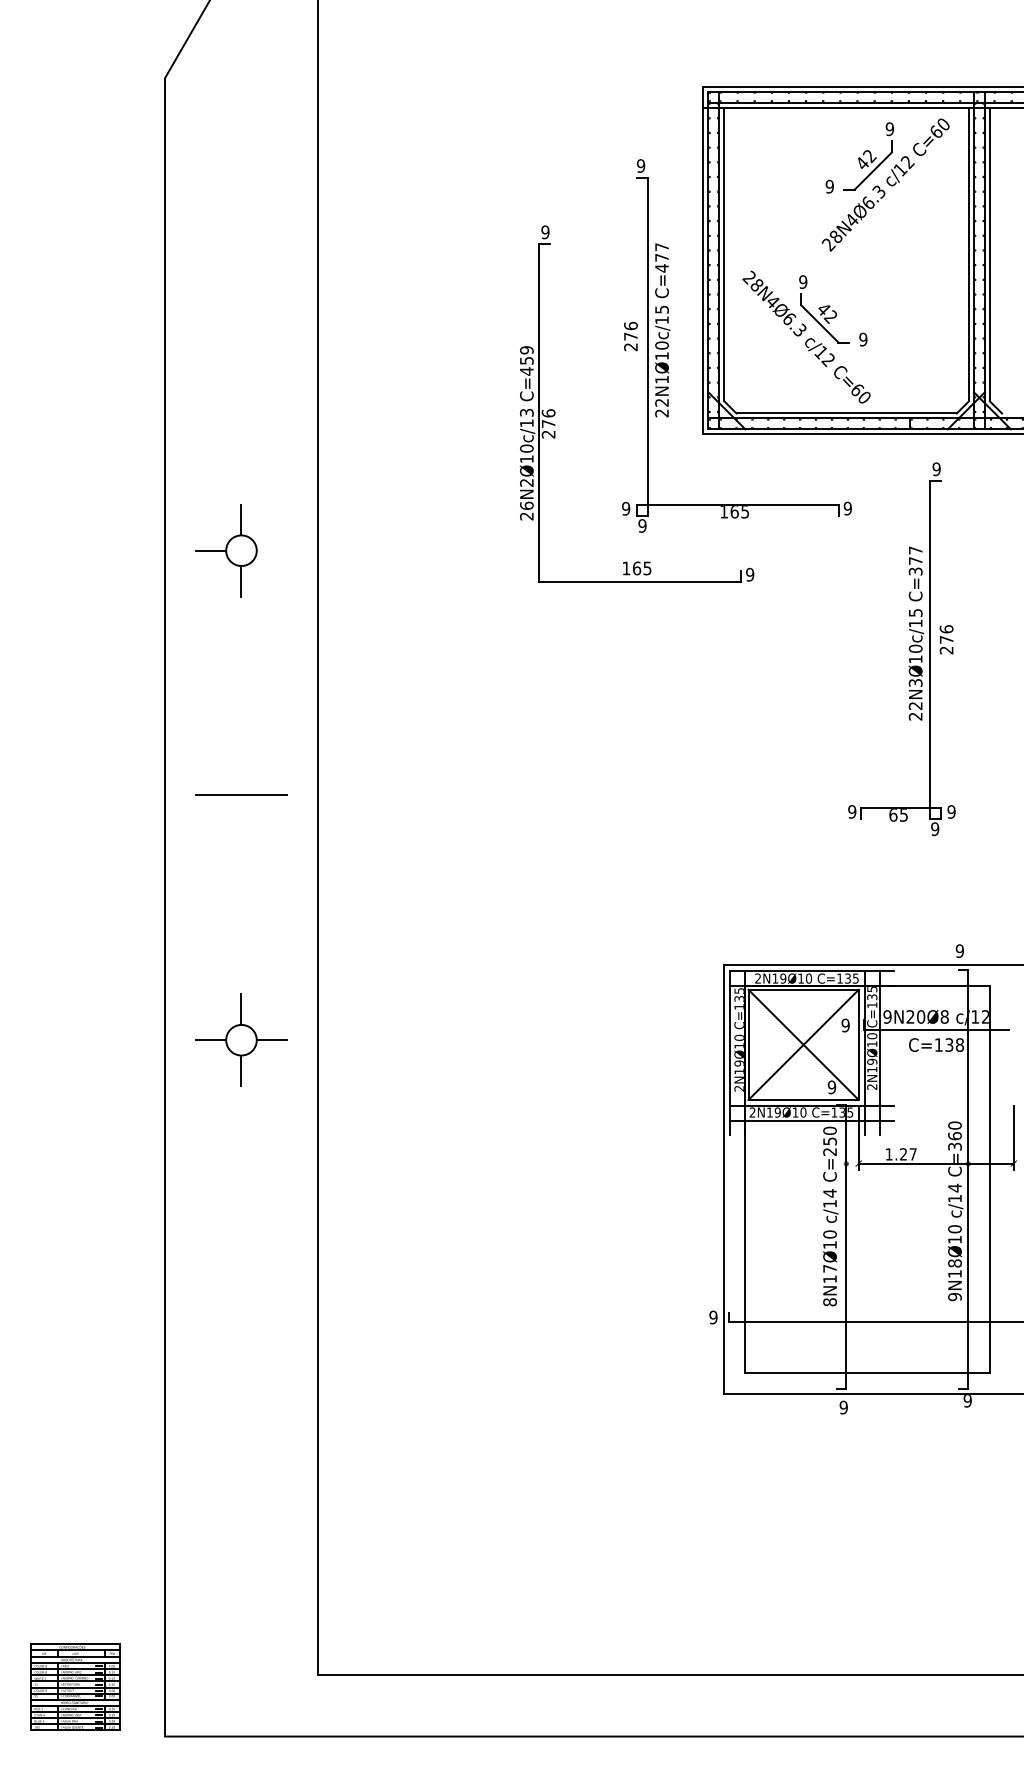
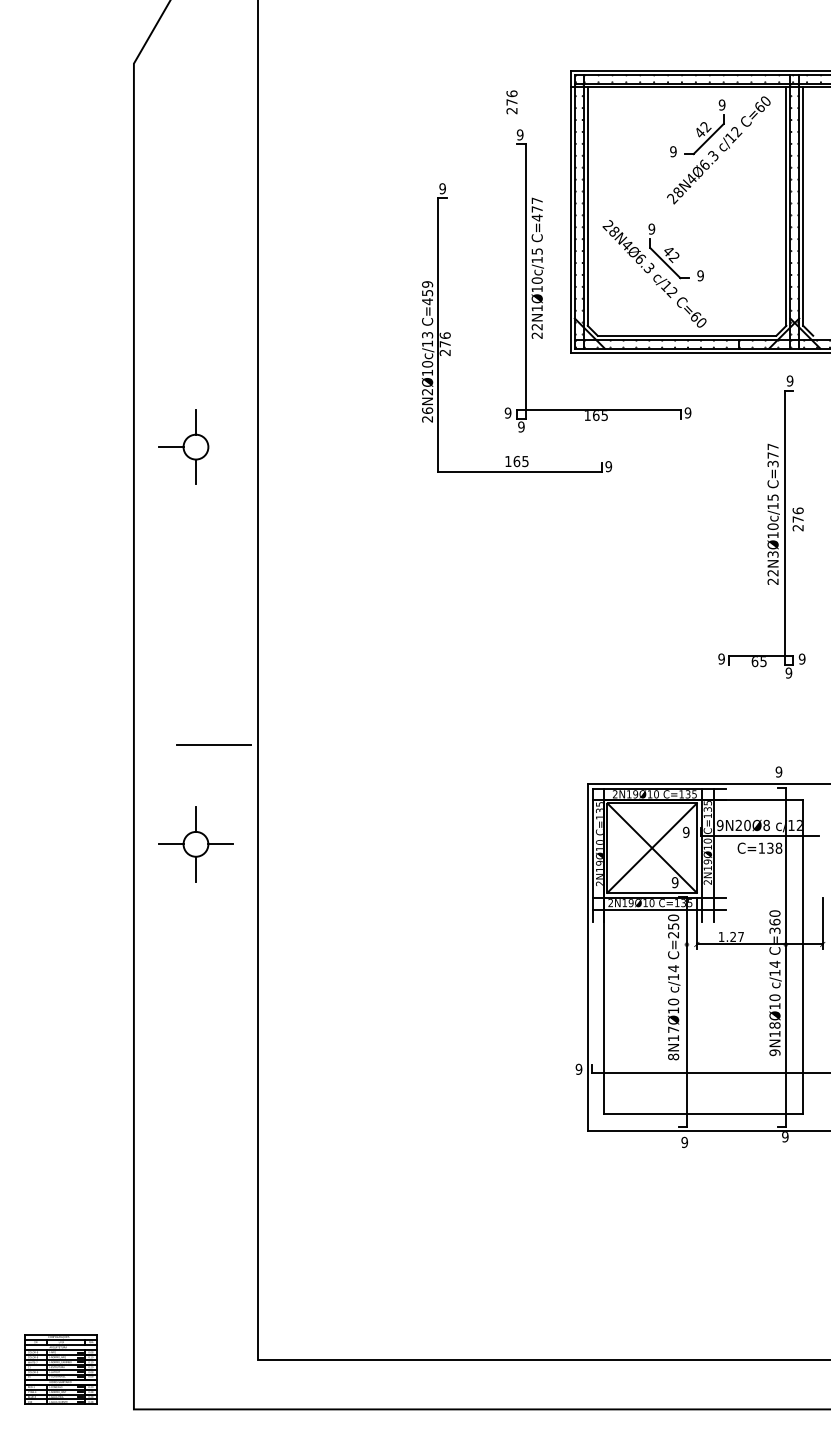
text: (630, 336) -> (511, 102), moved
part: (901, 648) -> (761, 526), moved
line: (240, 795) -> (213, 744), moved

